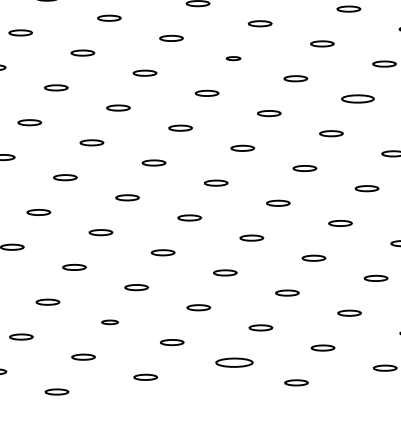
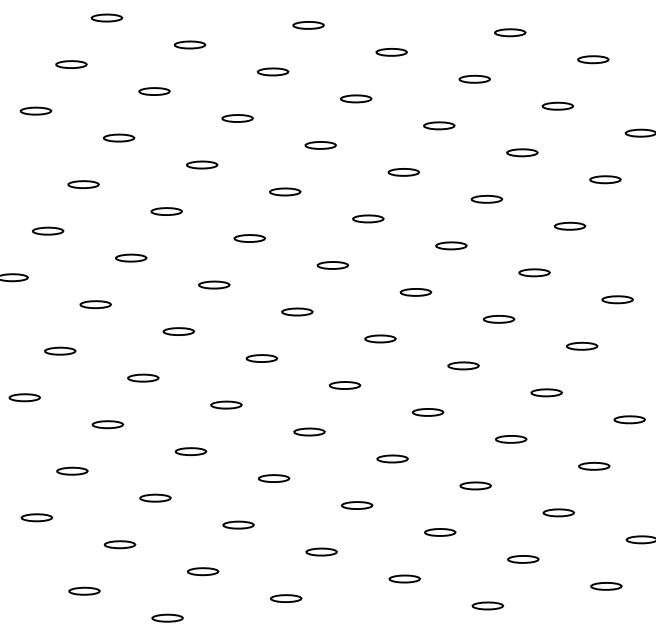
part: (233, 58) -> (403, 172), size x1.67
part: (357, 98) -> (569, 225), size x0.71
part: (110, 321) -> (238, 524), size x1.43
part: (234, 362) -> (404, 578), size x0.62

